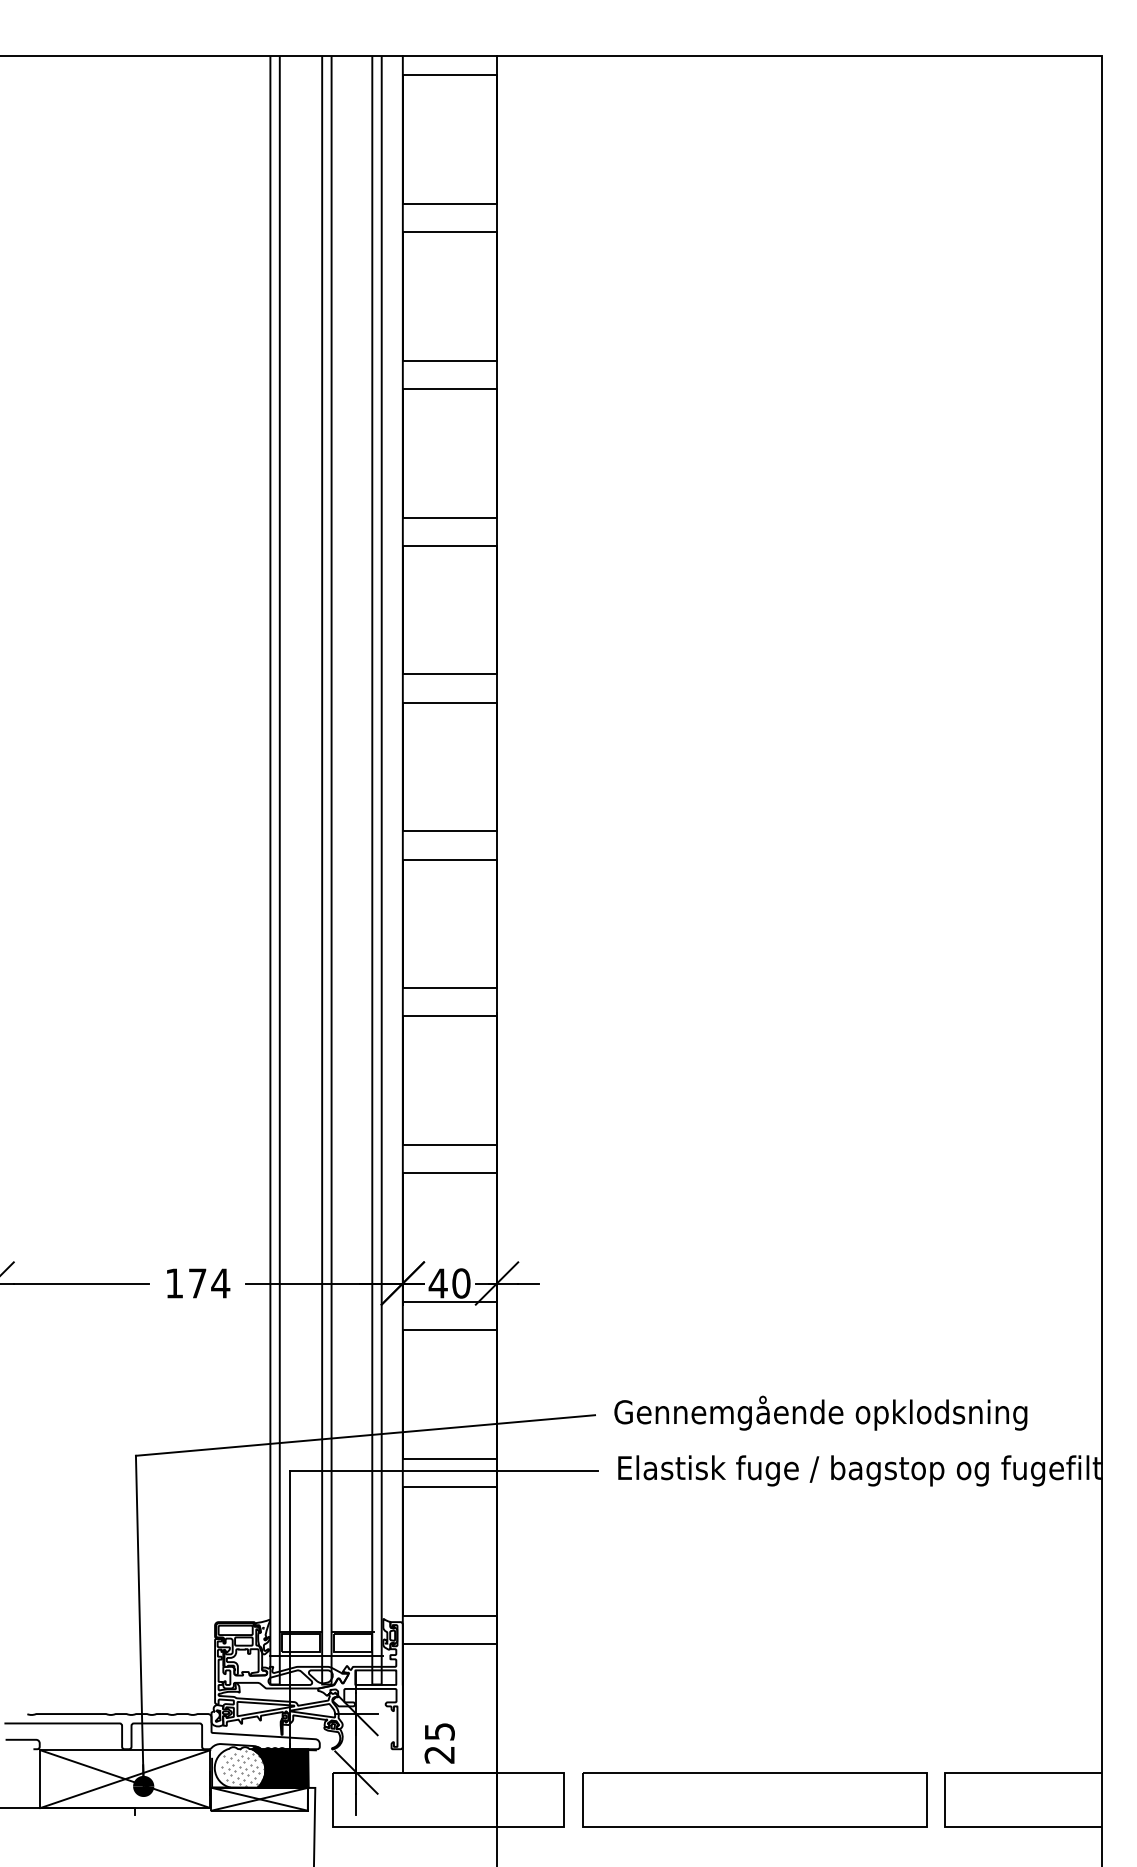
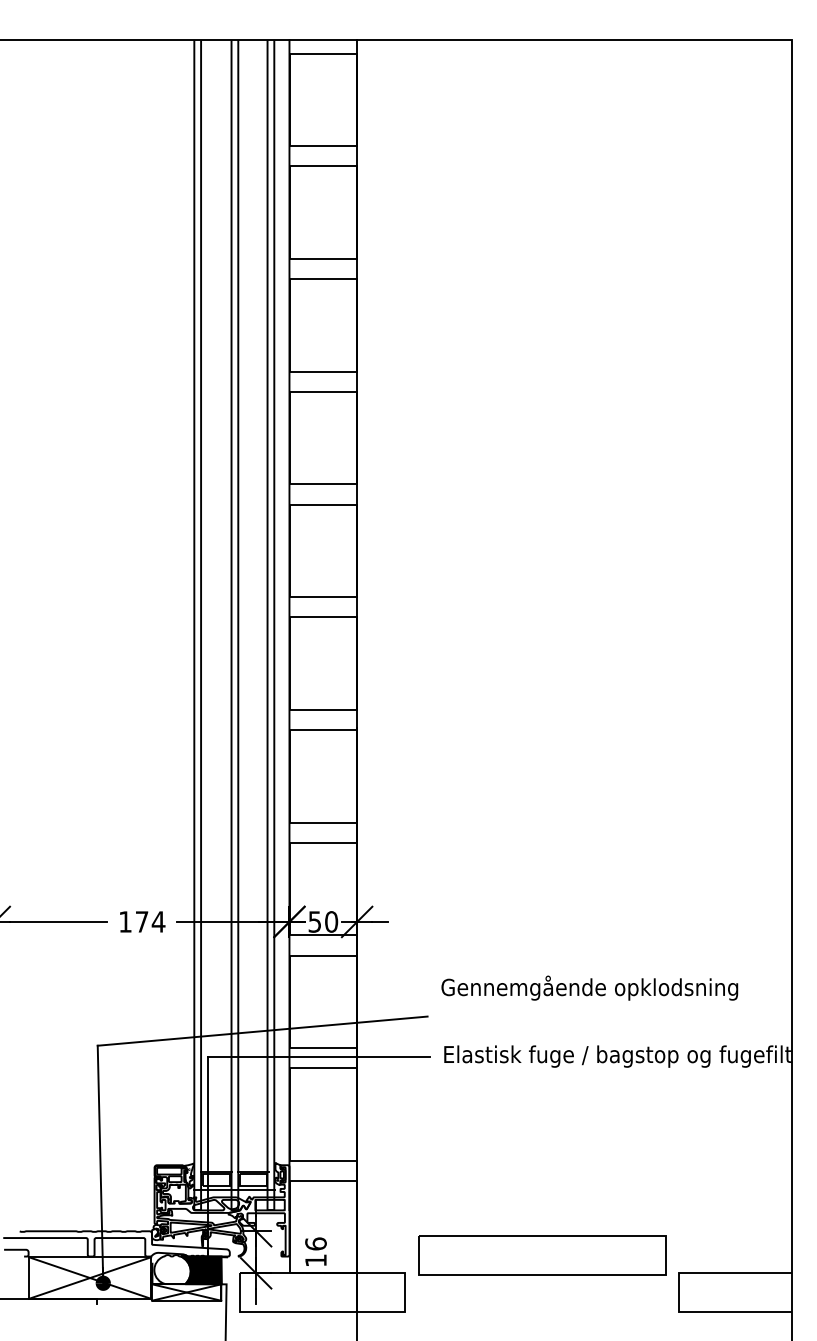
text: (437, 1282) -> (314, 921), 40 -> 50
text: (820, 1412) -> (589, 987), moved
text: (439, 1742) -> (315, 1251), 25 -> 16
hatch: (244, 1767) -> (175, 1269), removed
part: (755, 1799) -> (542, 1255), moved

